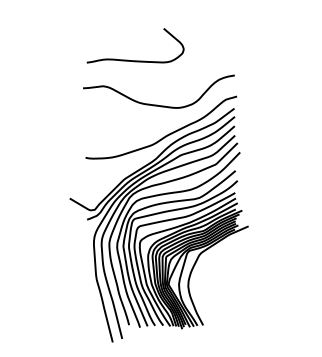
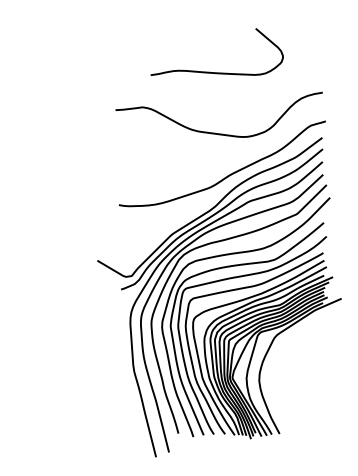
curve: (135, 60) -> (217, 72), moved

